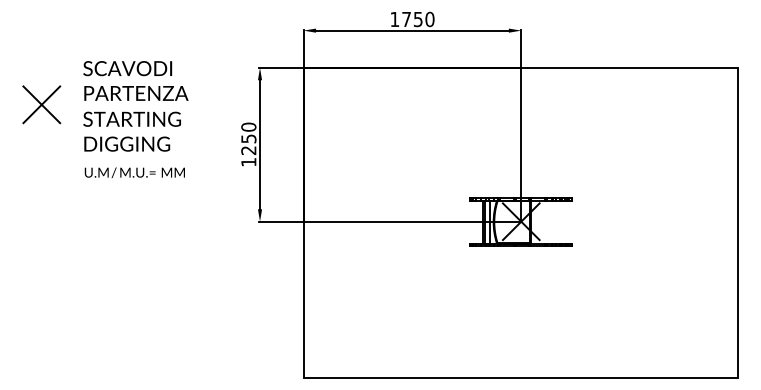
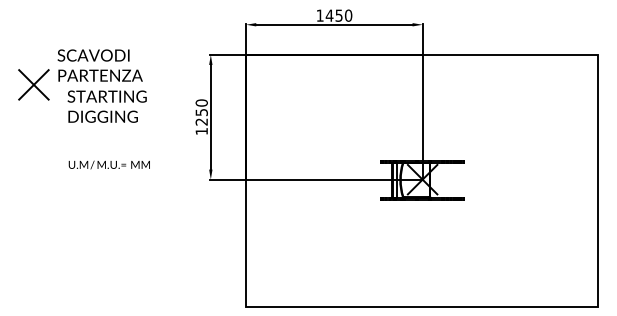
text: (406, 19) -> (329, 15), 1750 -> 1450
text: (135, 80) -> (99, 65), moved
text: (133, 172) -> (108, 164), moved

